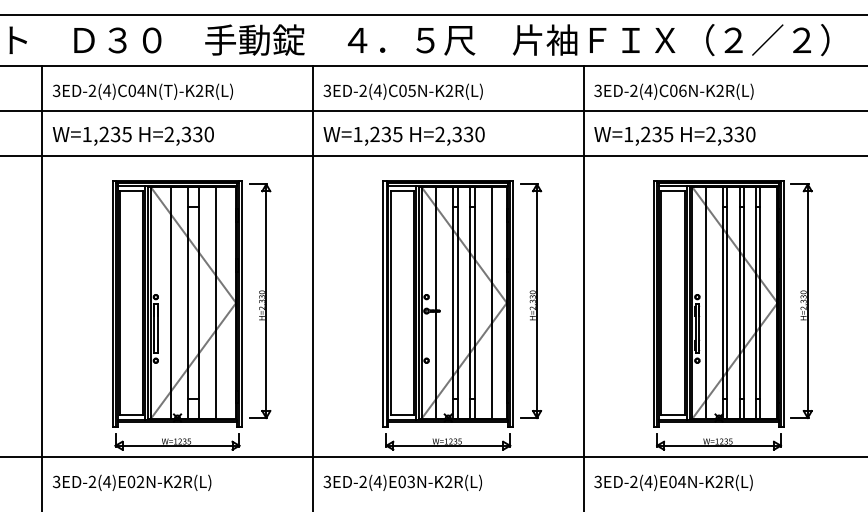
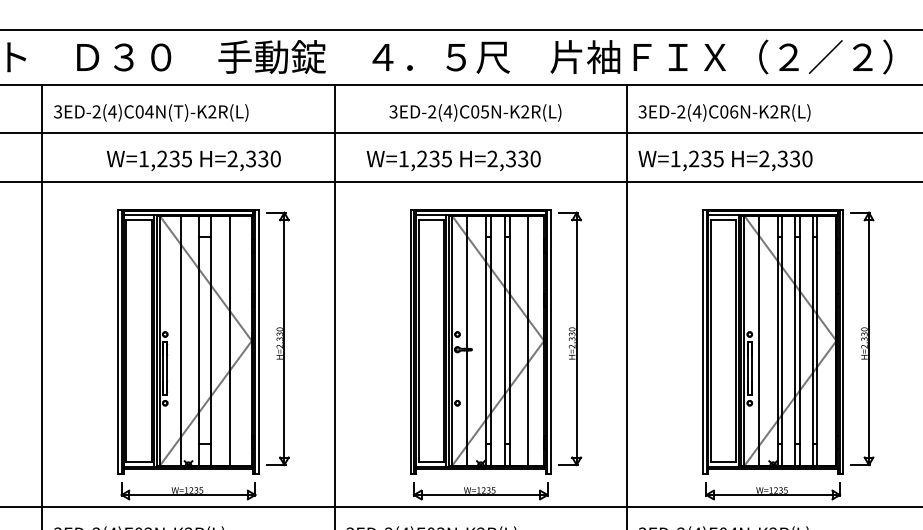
text: (402, 91) -> (474, 112), moved
text: (132, 135) -> (192, 160), moved
text: (403, 135) -> (453, 160), moved

